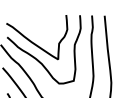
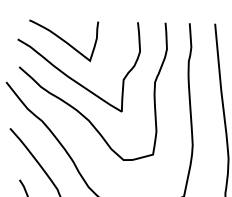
curve: (29, 24) -> (64, 41), added

